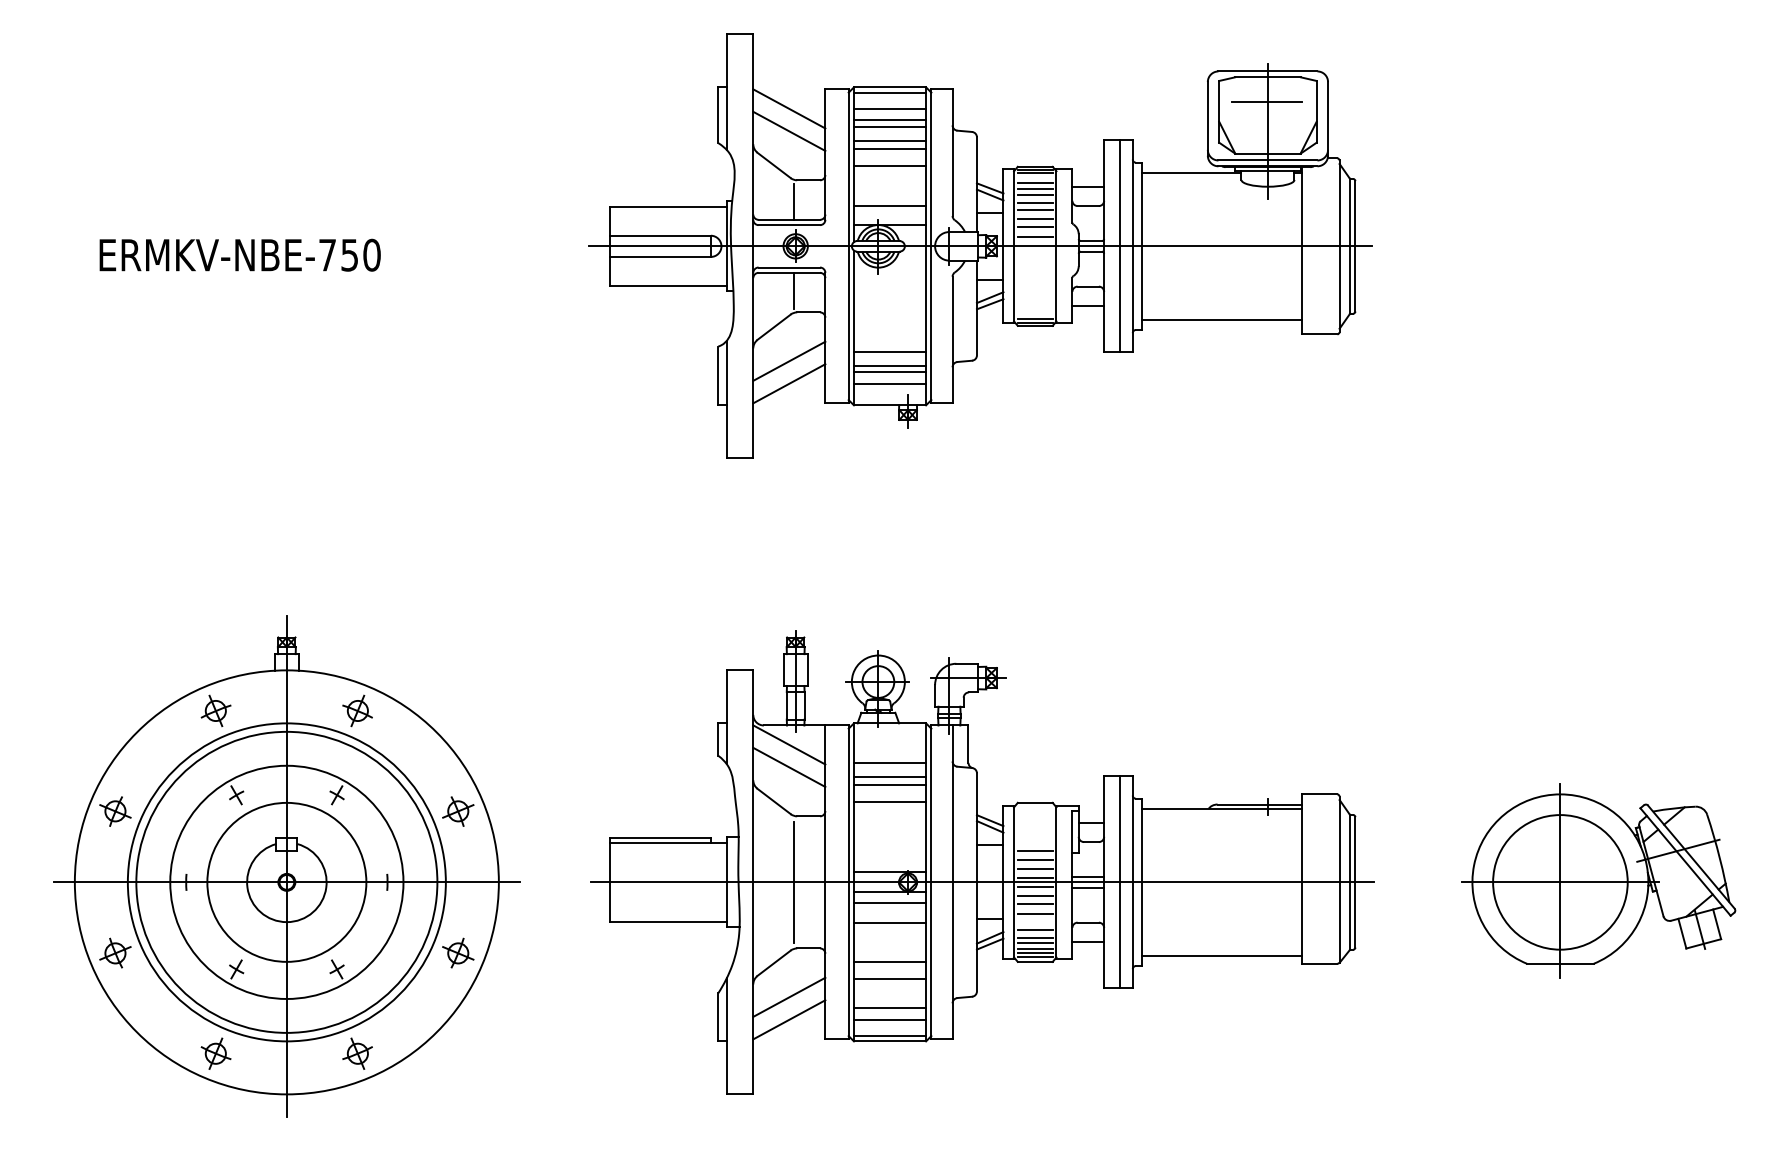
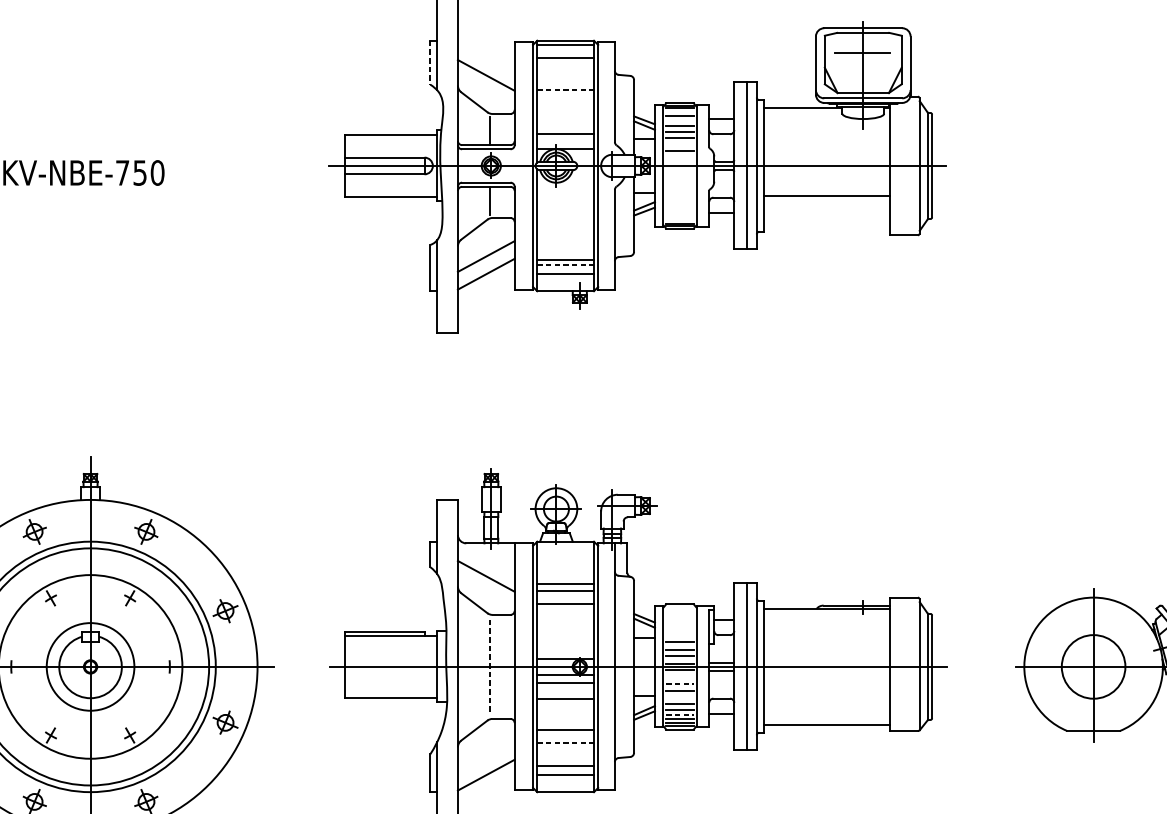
line: (789, 108) -> (486, 57), removed
line: (718, 115) -> (430, 62), solid -> dashed
line: (890, 120) -> (565, 66), removed
line: (890, 127) -> (565, 72), removed
line: (890, 141) -> (565, 83), removed
line: (890, 149) -> (565, 89), solid -> dashed
line: (890, 166) -> (565, 103), removed
line: (1034, 189) -> (679, 121), removed
line: (1034, 219) -> (679, 144), removed
line: (1034, 236) -> (679, 158), removed
line: (1222, 319) -> (827, 196), moved
line: (890, 351) -> (565, 248), removed
line: (890, 372) -> (565, 265), solid -> dashed
line: (789, 744) -> (486, 558), removed
line: (890, 763) -> (565, 573), removed
circle: (286, 881) -> (90, 666), size x0.7
circle: (1560, 882) -> (1093, 667), size x0.6
line: (793, 883) -> (489, 667), solid -> dashed
line: (1034, 896) -> (679, 678), removed
line: (1035, 904) -> (680, 684), solid -> dashed
line: (1035, 943) -> (680, 715), solid -> dashed
line: (890, 979) -> (565, 743), solid -> dashed
line: (789, 996) -> (486, 756), removed
line: (890, 1036) -> (565, 788), removed

